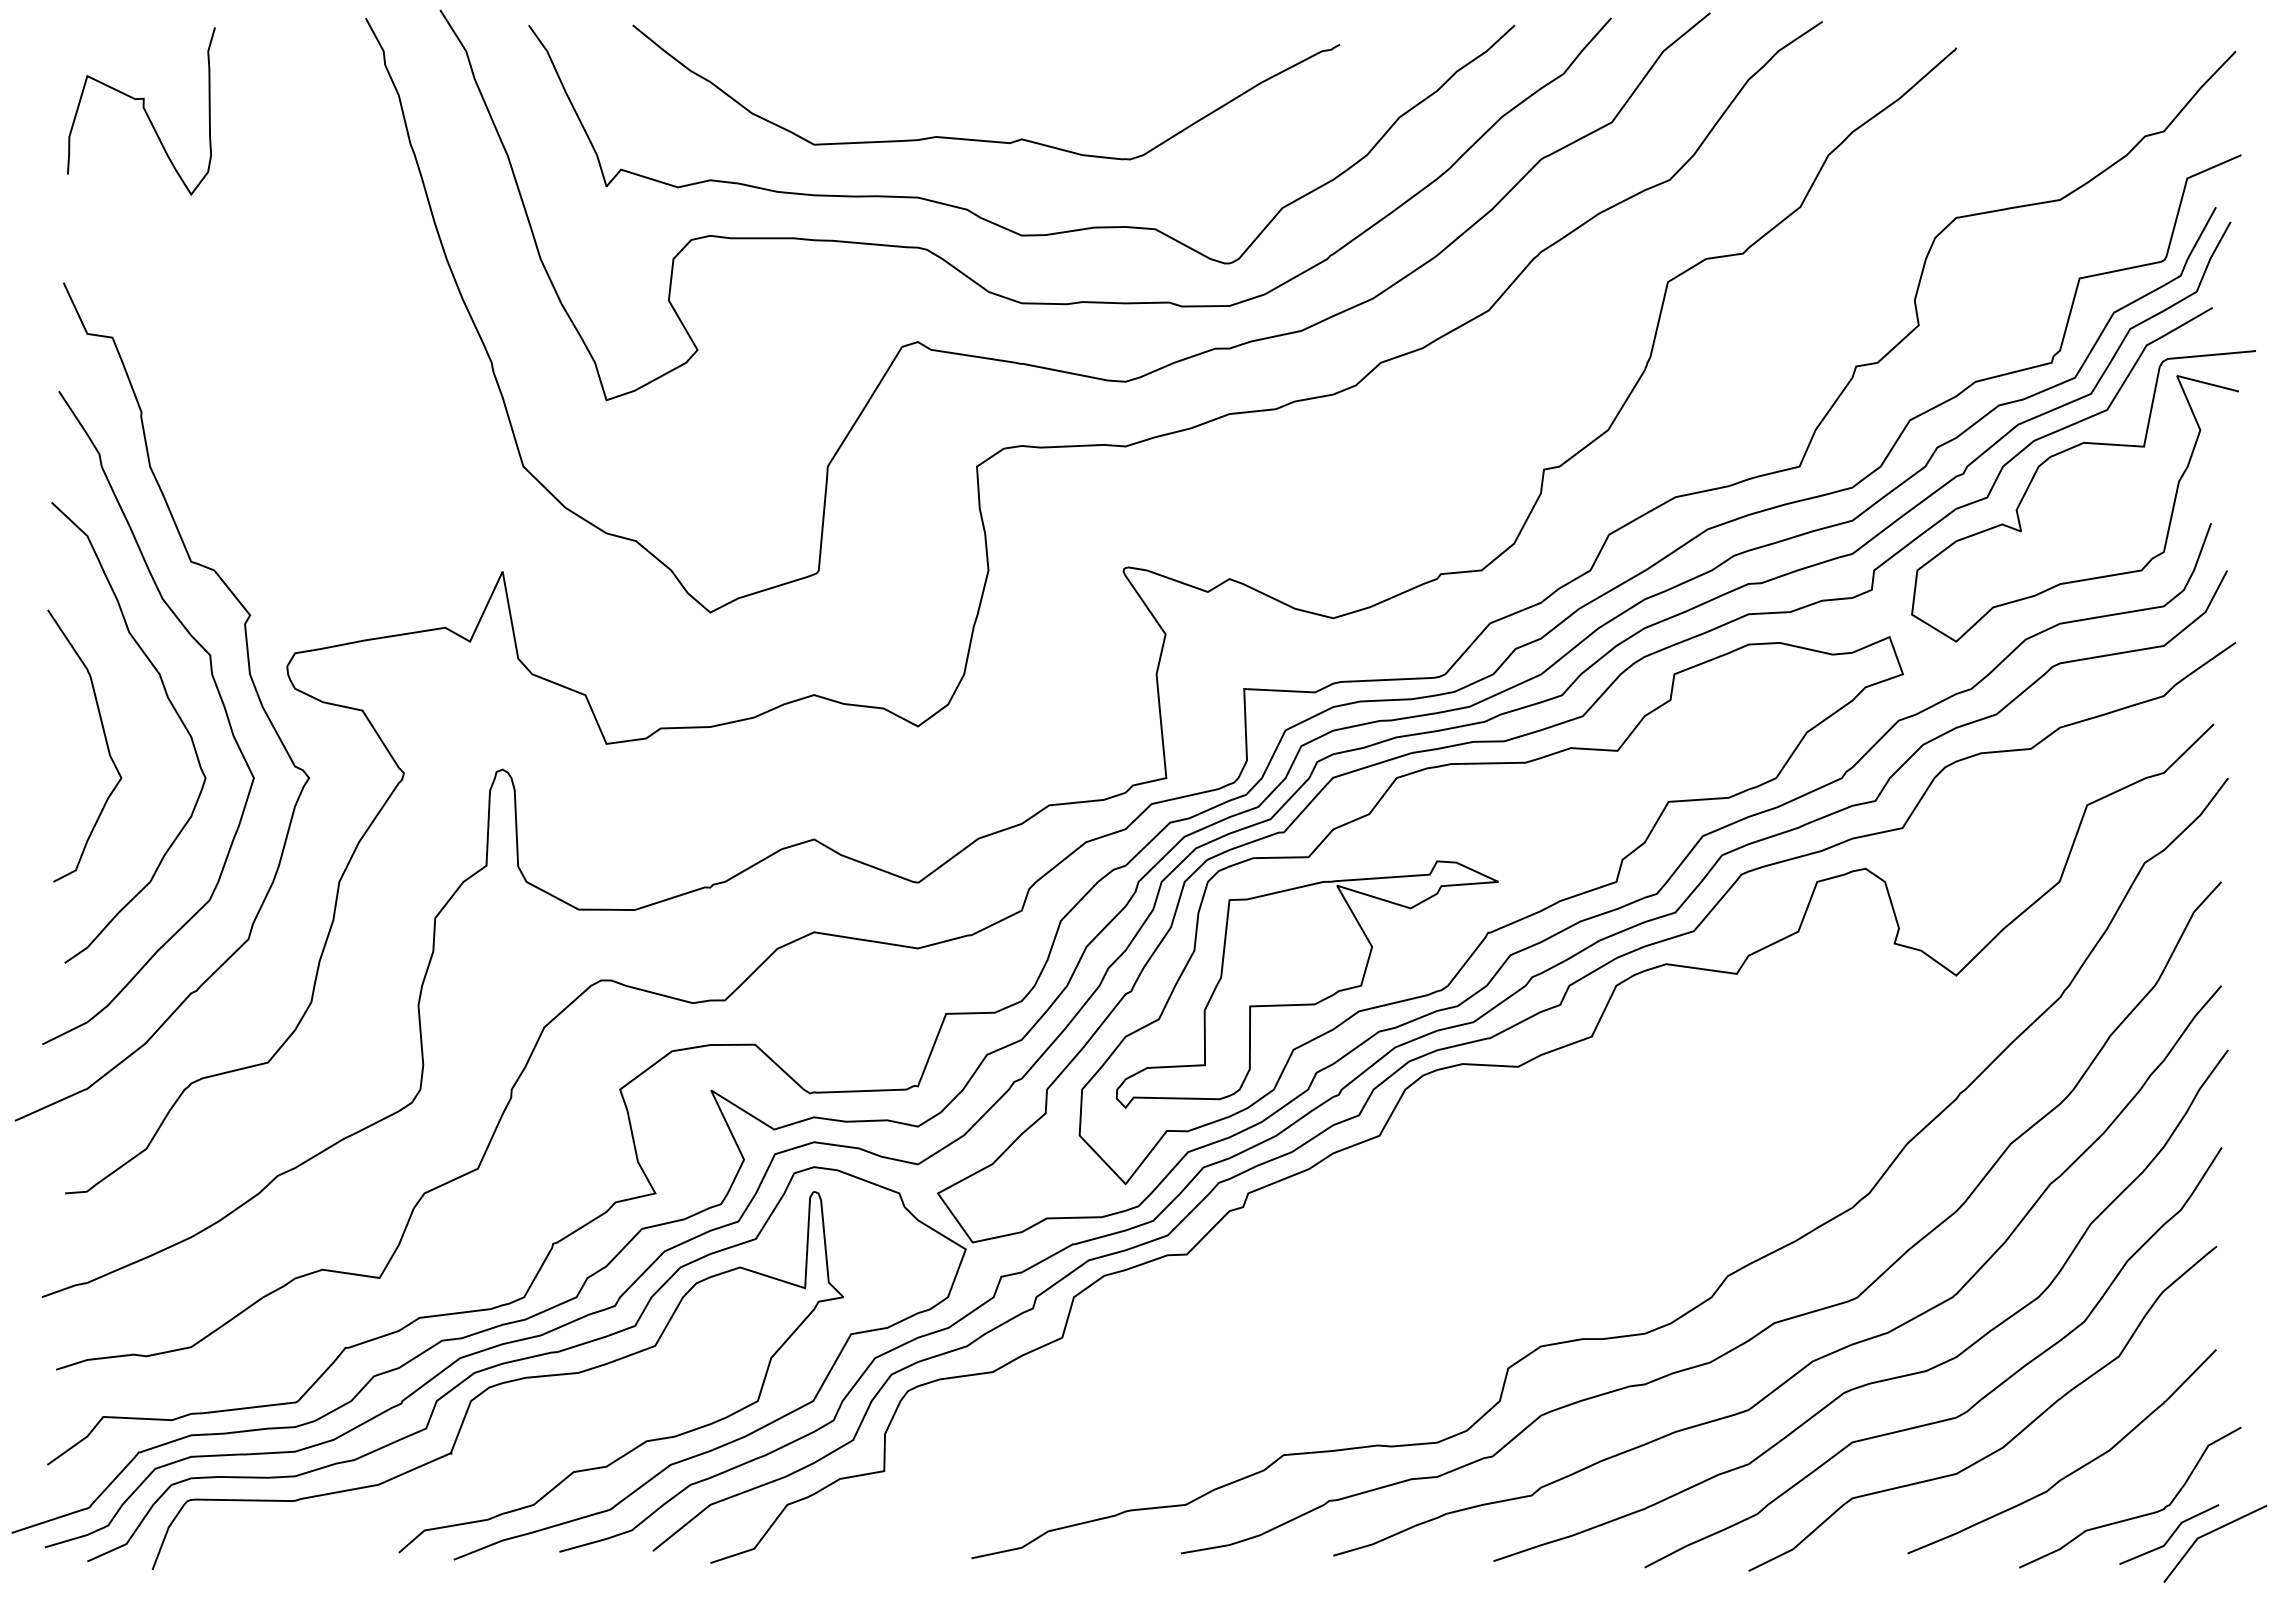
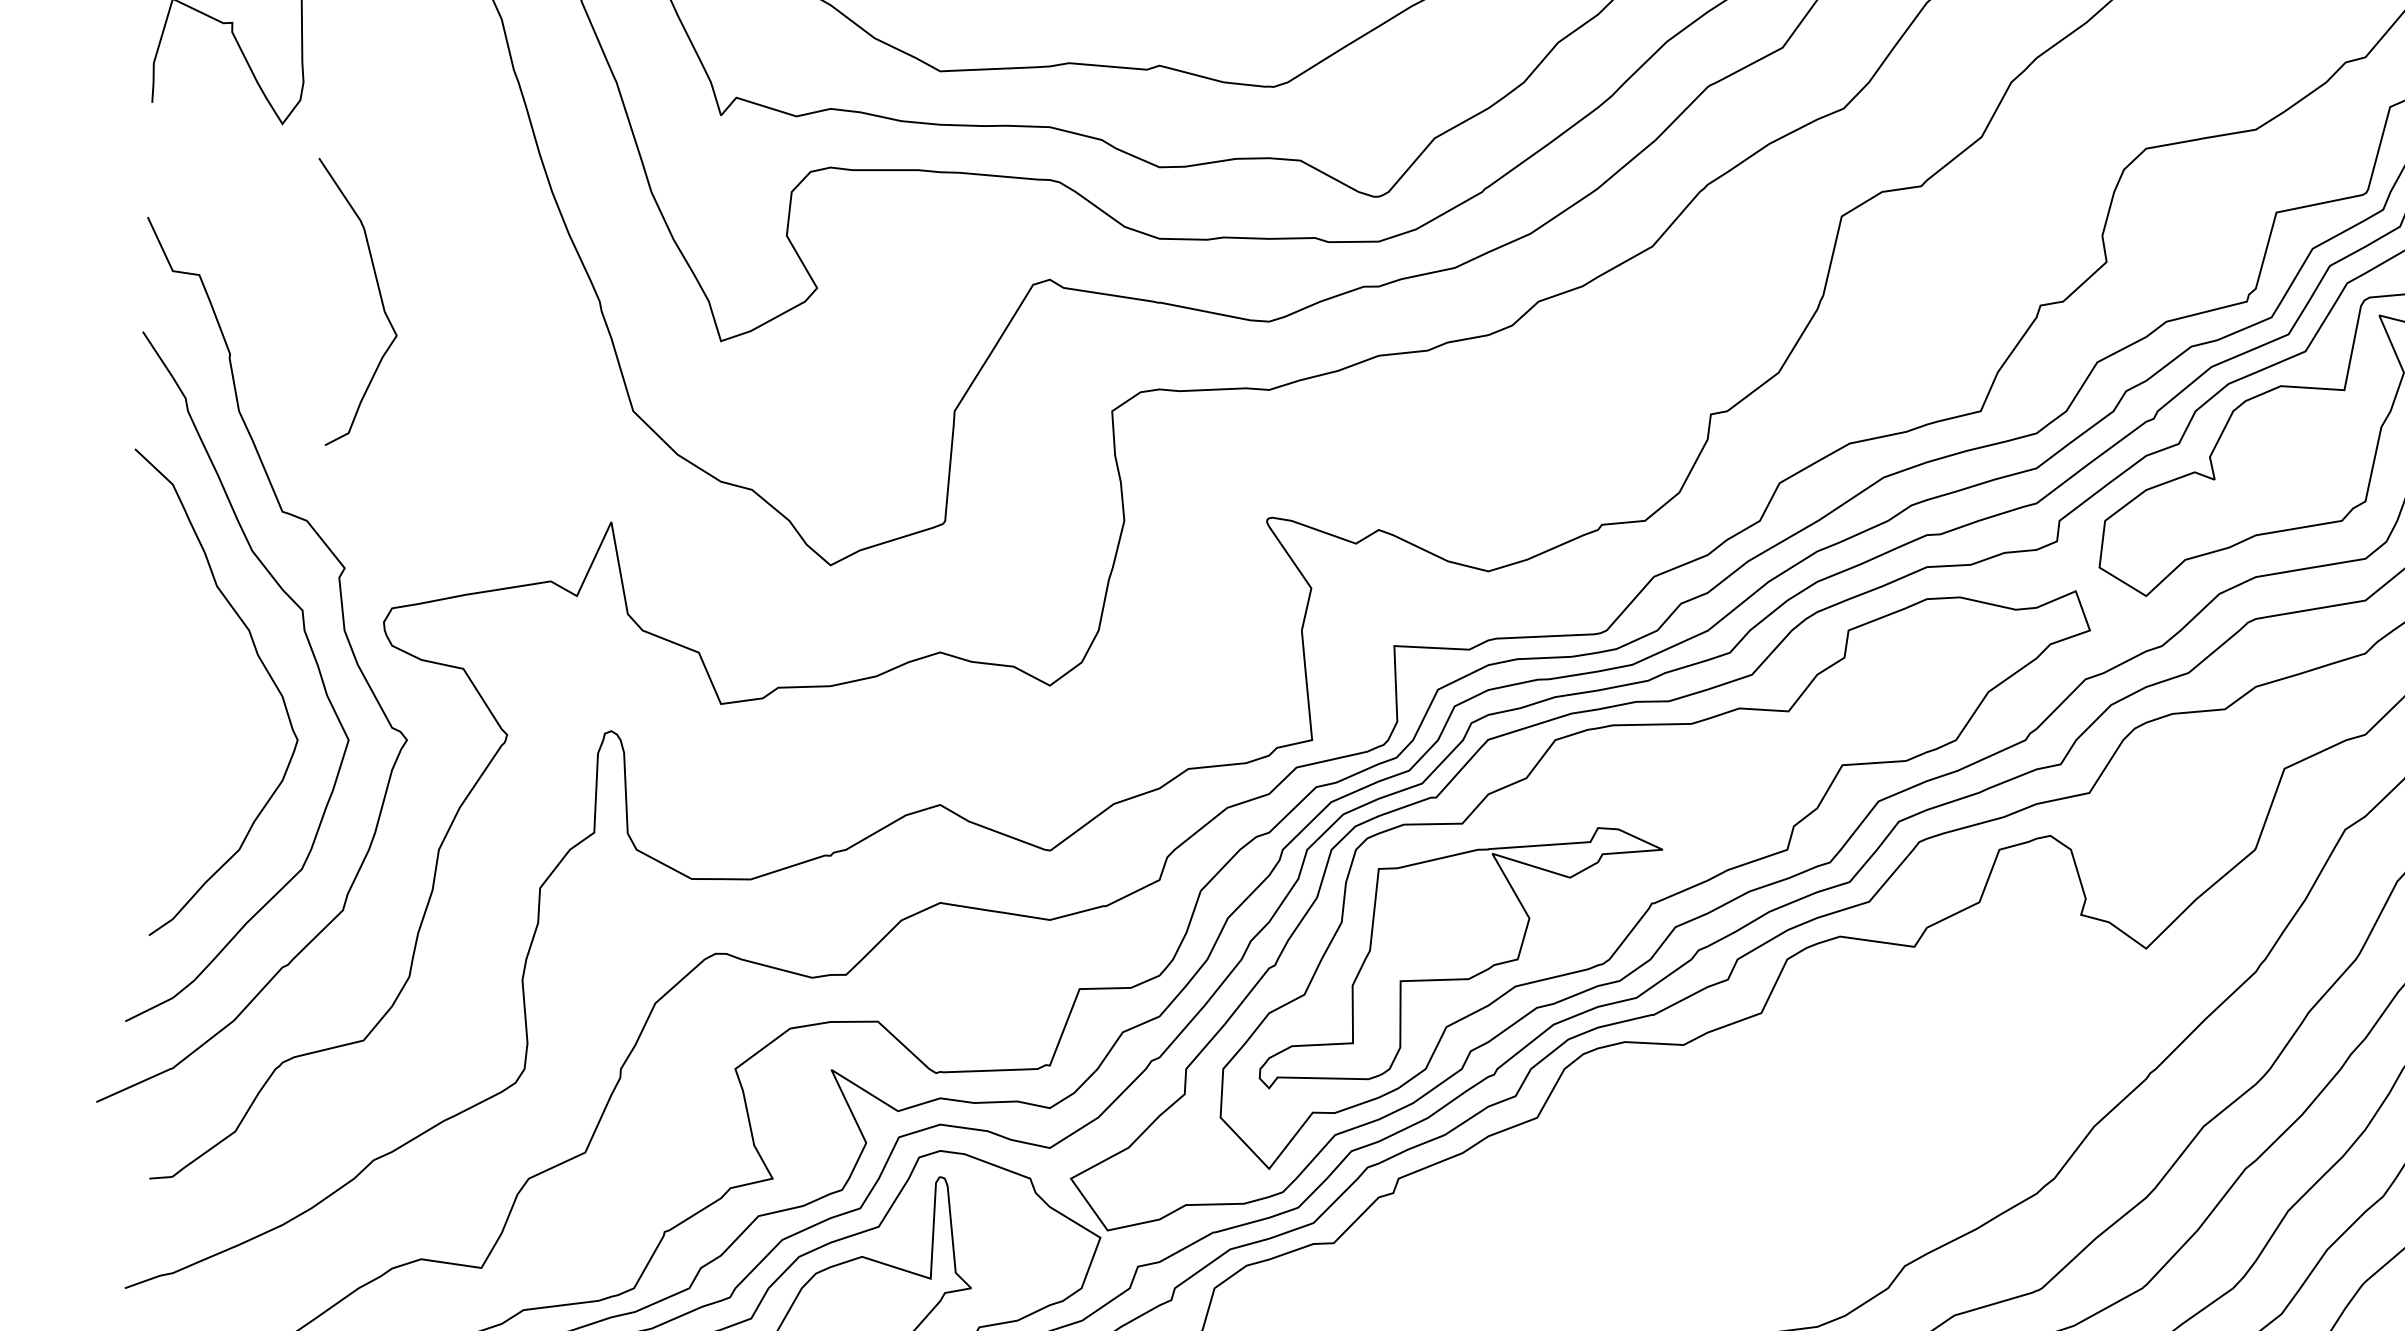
curve: (104, 738) -> (378, 293), moved

